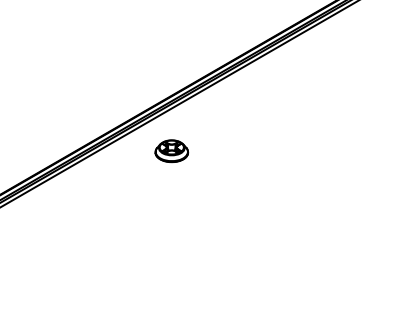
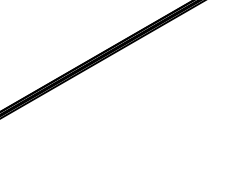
part: (171, 149) -> (128, 66), removed

